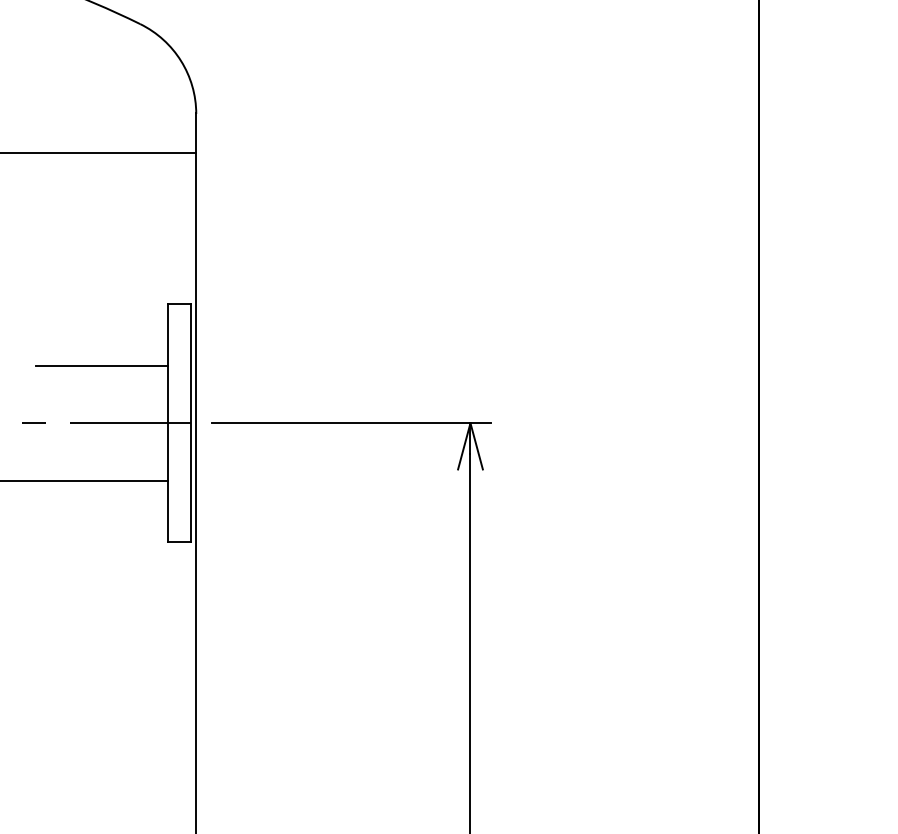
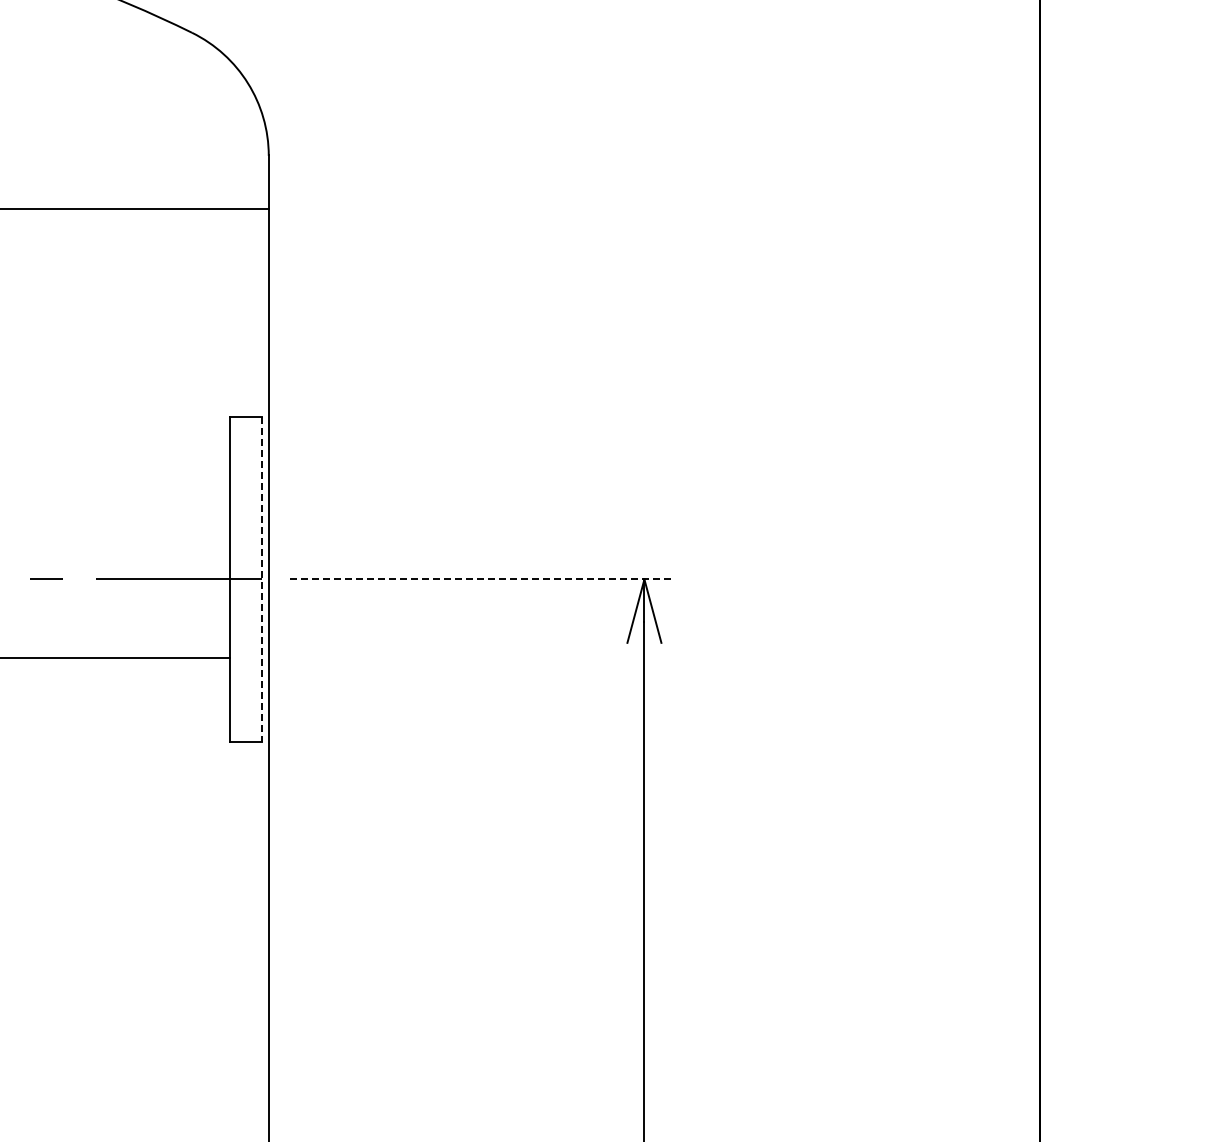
line: (101, 366) -> (139, 501), removed
line: (190, 423) -> (261, 579), solid -> dashed
line: (351, 423) -> (481, 579), solid -> dashed

